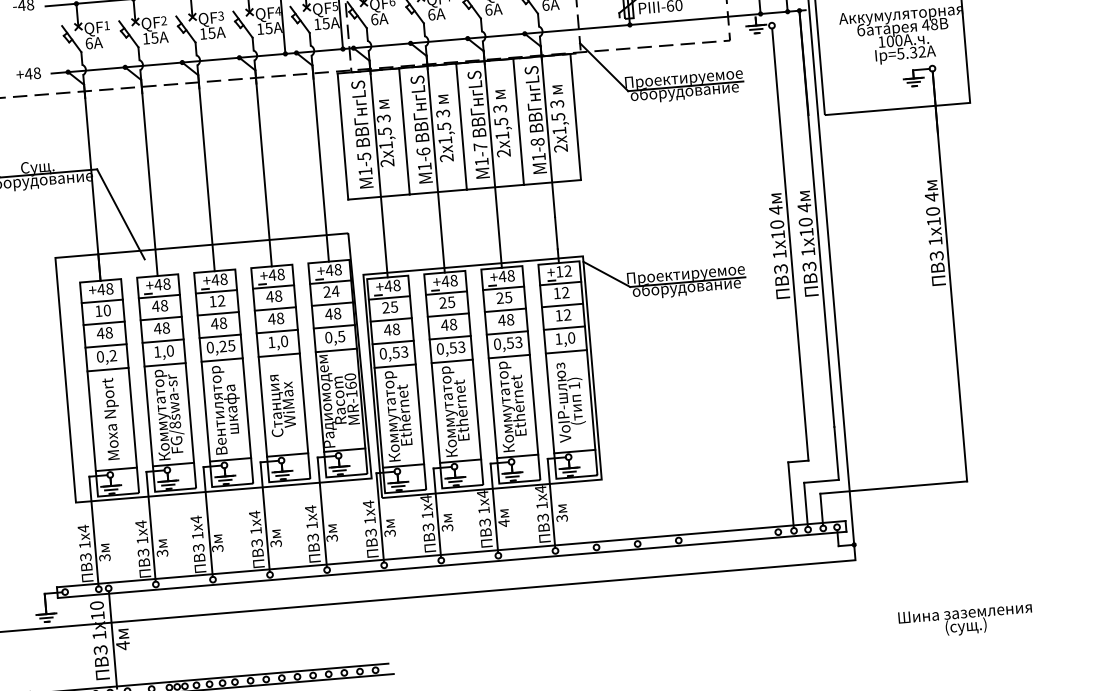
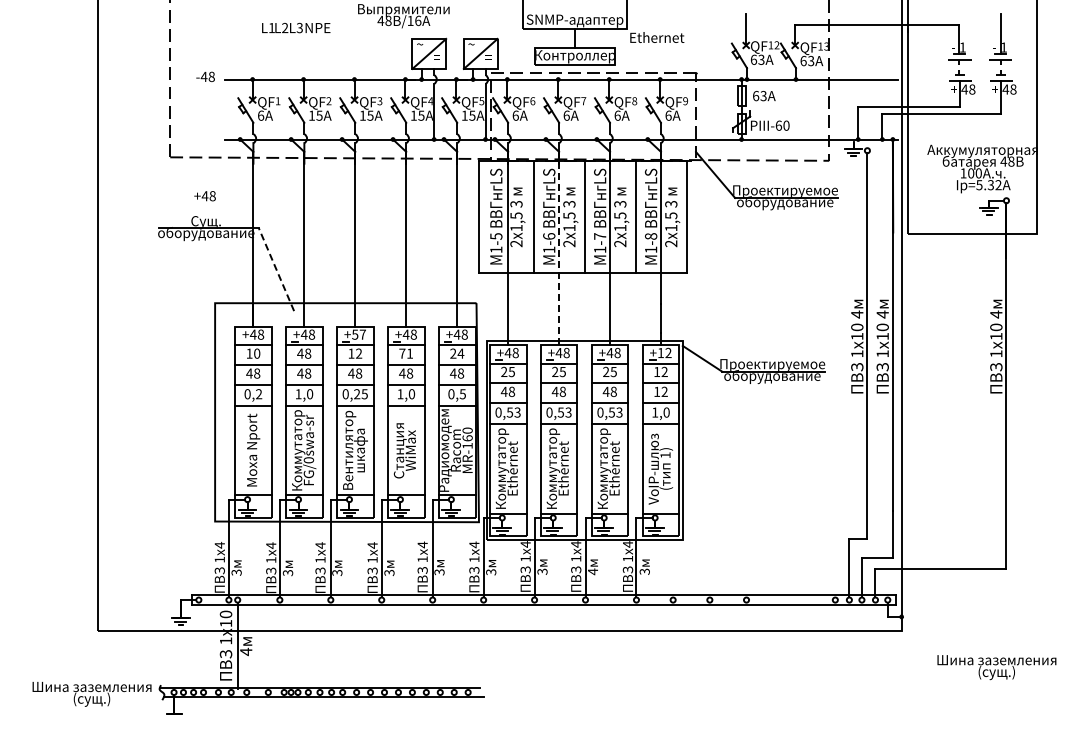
text: (28, 74) -> (204, 196), moved
line: (436, 164) -> (559, 248), solid -> dashed
line: (121, 214) -> (276, 269), solid -> dashed
text: (219, 279) -> (358, 334), +48 -> +57
text: (274, 296) -> (406, 353), 48 -> 71
text: (174, 425) -> (308, 460), FG/8swa-sr -> FG/0swa-sr
text: (965, 620) -> (996, 667), moved

